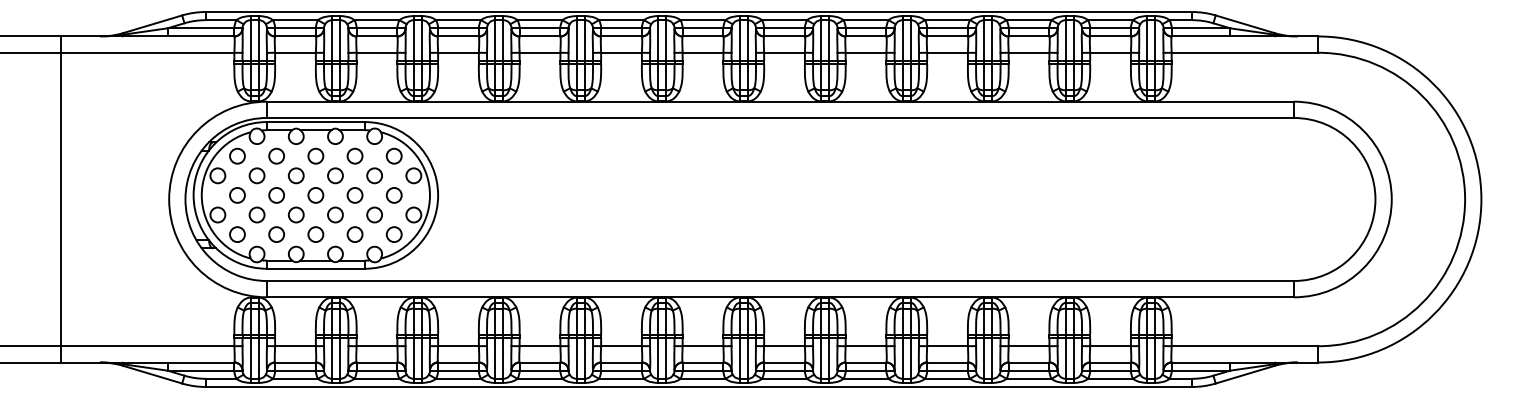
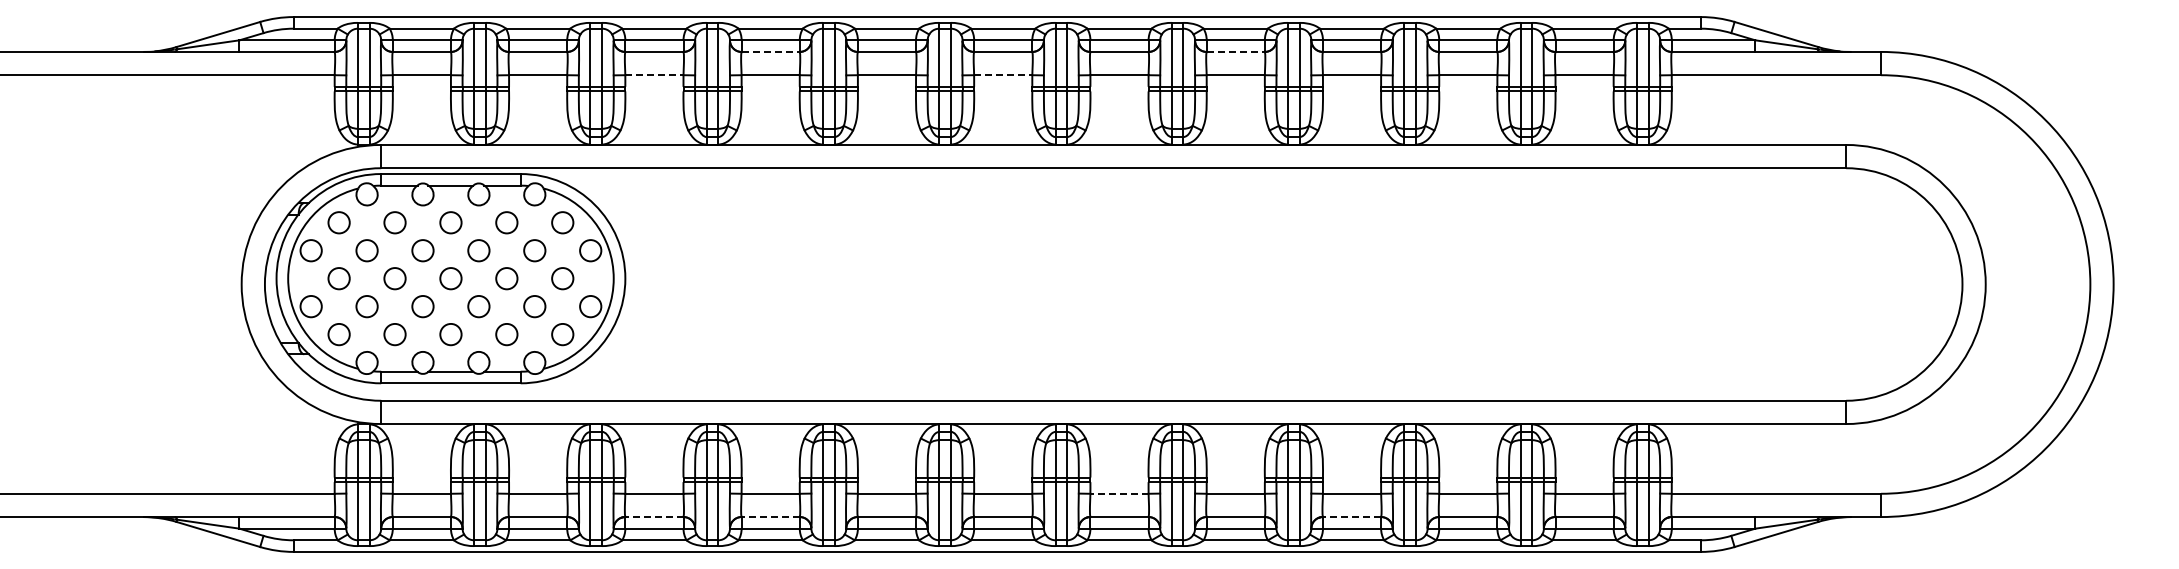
line: (540, 36) -> (771, 51), solid -> dashed
line: (866, 36) -> (1236, 51), solid -> dashed
line: (458, 52) -> (654, 75), solid -> dashed
line: (703, 52) -> (1003, 75), solid -> dashed
line: (60, 199) -> (86, 284), removed
line: (784, 346) -> (1119, 493), solid -> dashed
line: (457, 362) -> (653, 517), solid -> dashed
line: (539, 362) -> (770, 517), solid -> dashed
line: (947, 362) -> (1351, 517), solid -> dashed

